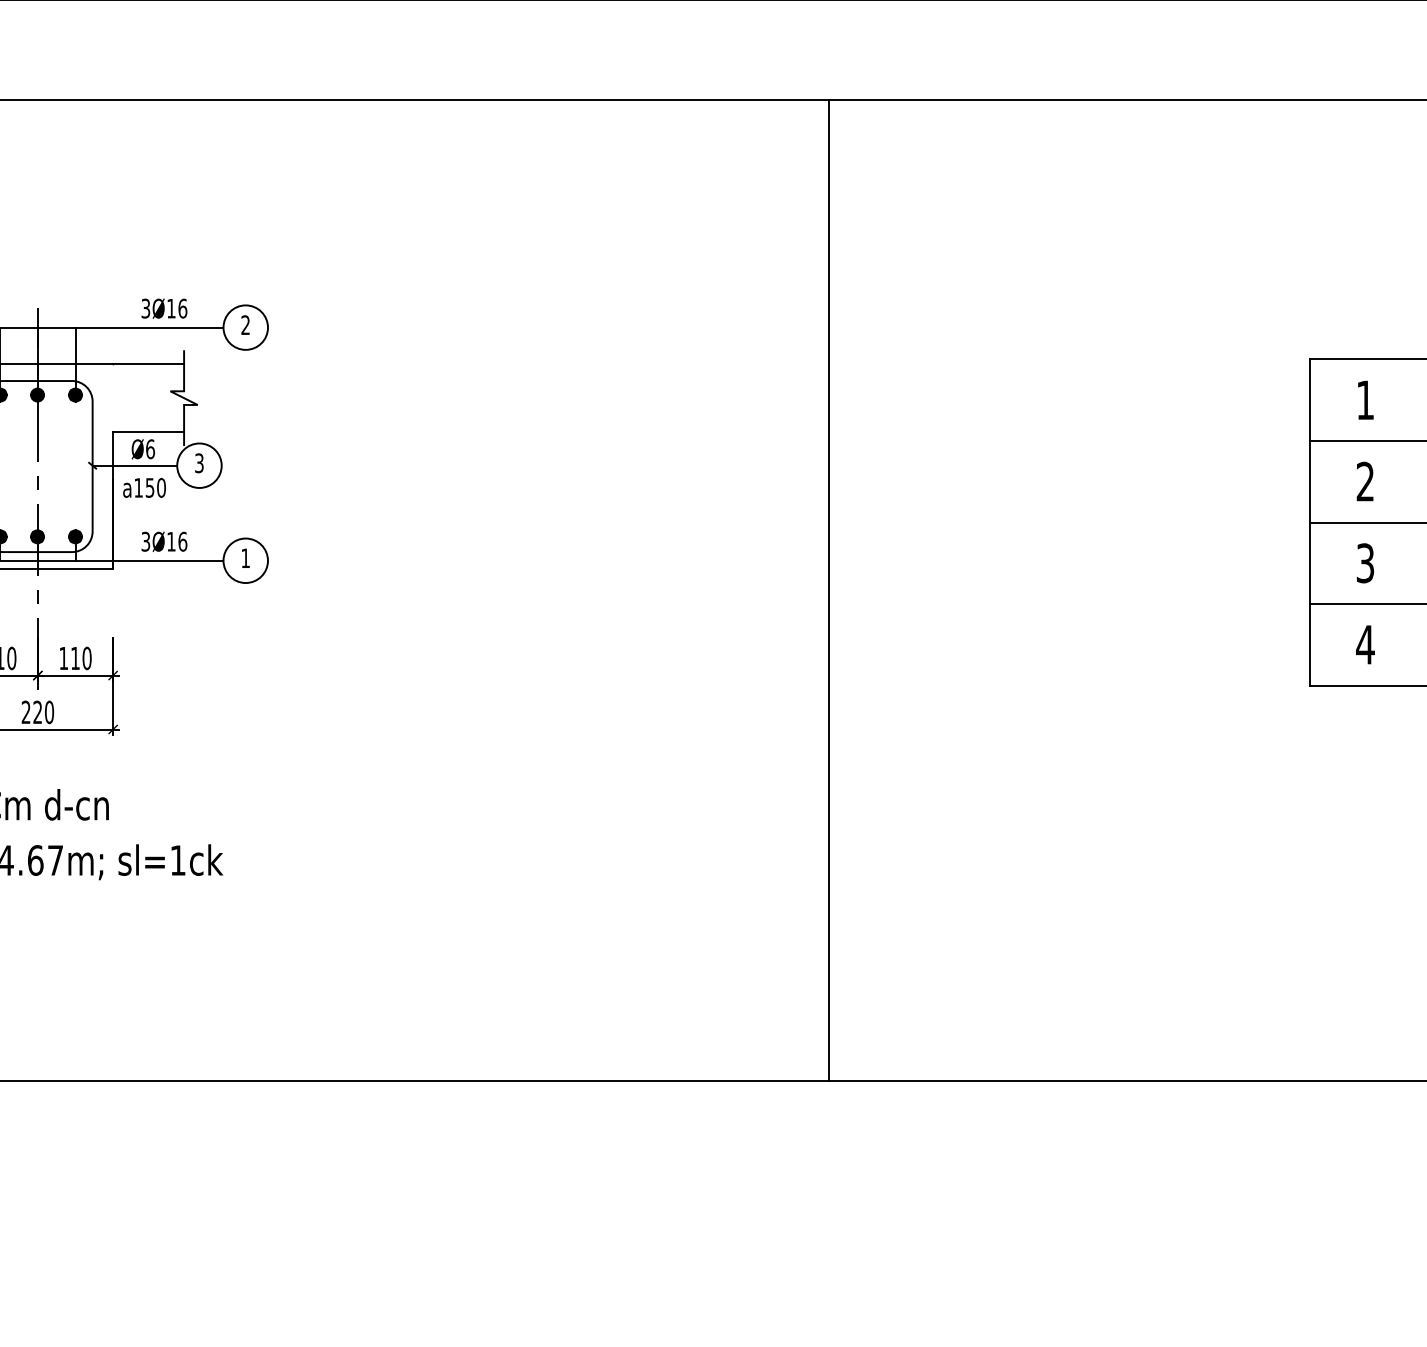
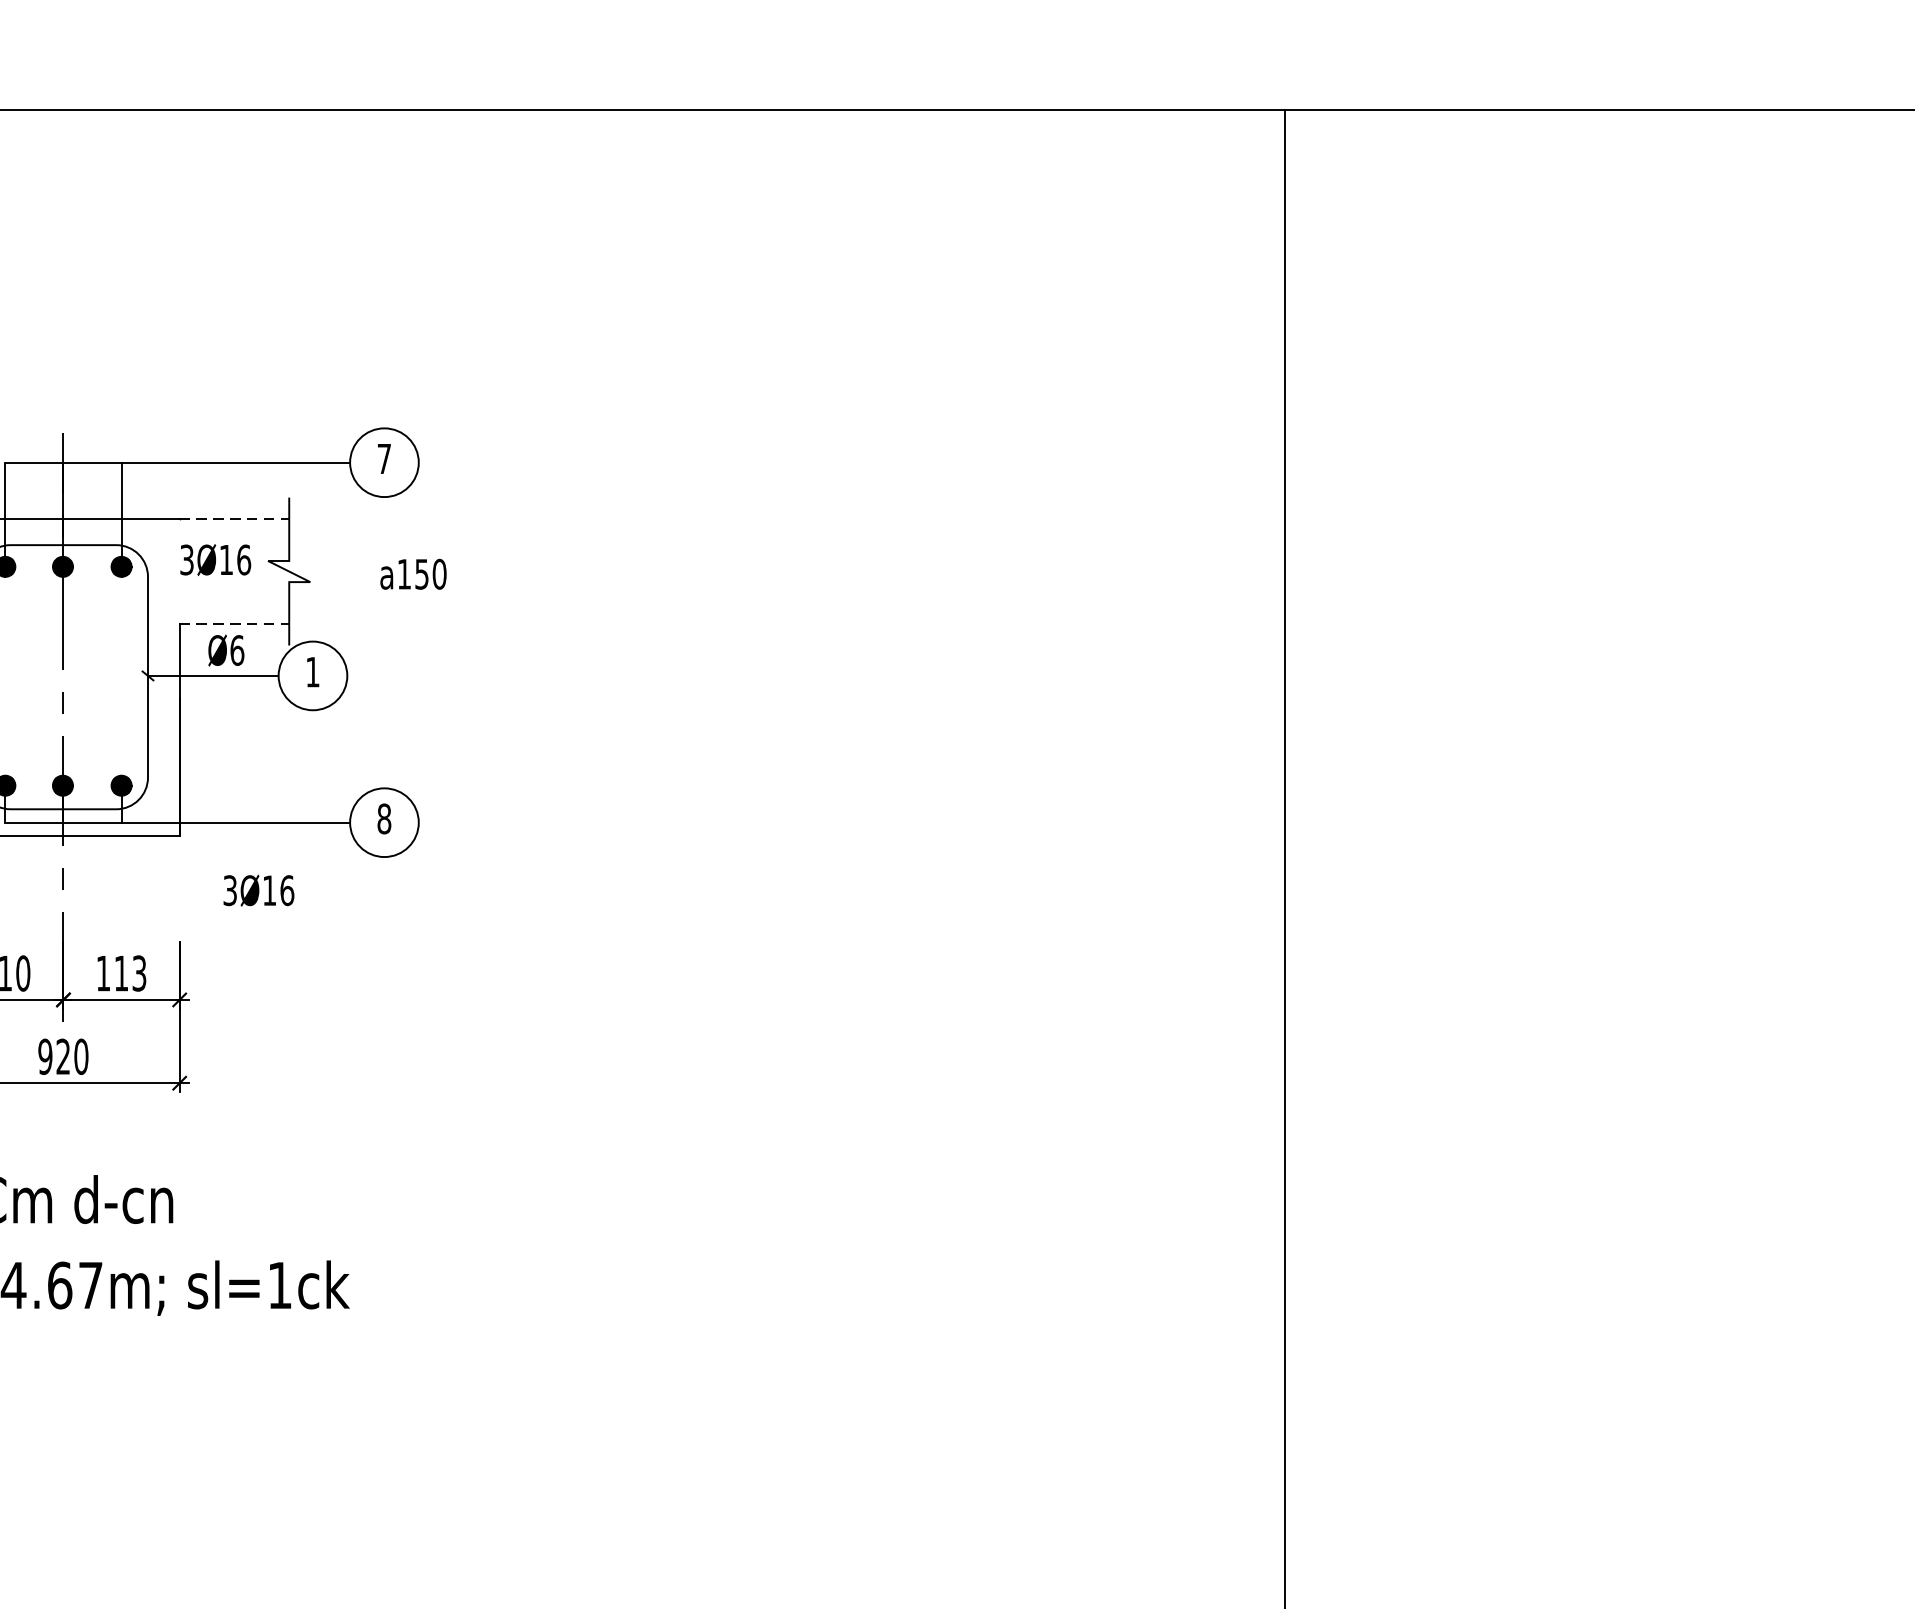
text: (164, 308) -> (215, 559), moved
text: (245, 324) -> (384, 457), 2 -> 7
line: (148, 363) -> (234, 518), solid -> dashed
line: (148, 432) -> (234, 624), solid -> dashed
text: (199, 463) -> (313, 672), 3 -> 1
text: (144, 487) -> (413, 573), moved
text: (164, 541) -> (258, 890), moved
text: (245, 558) -> (384, 819), 1 -> 8
text: (86, 658) -> (138, 973), 110 -> 113
text: (25, 712) -> (44, 1056), 220 -> 920

